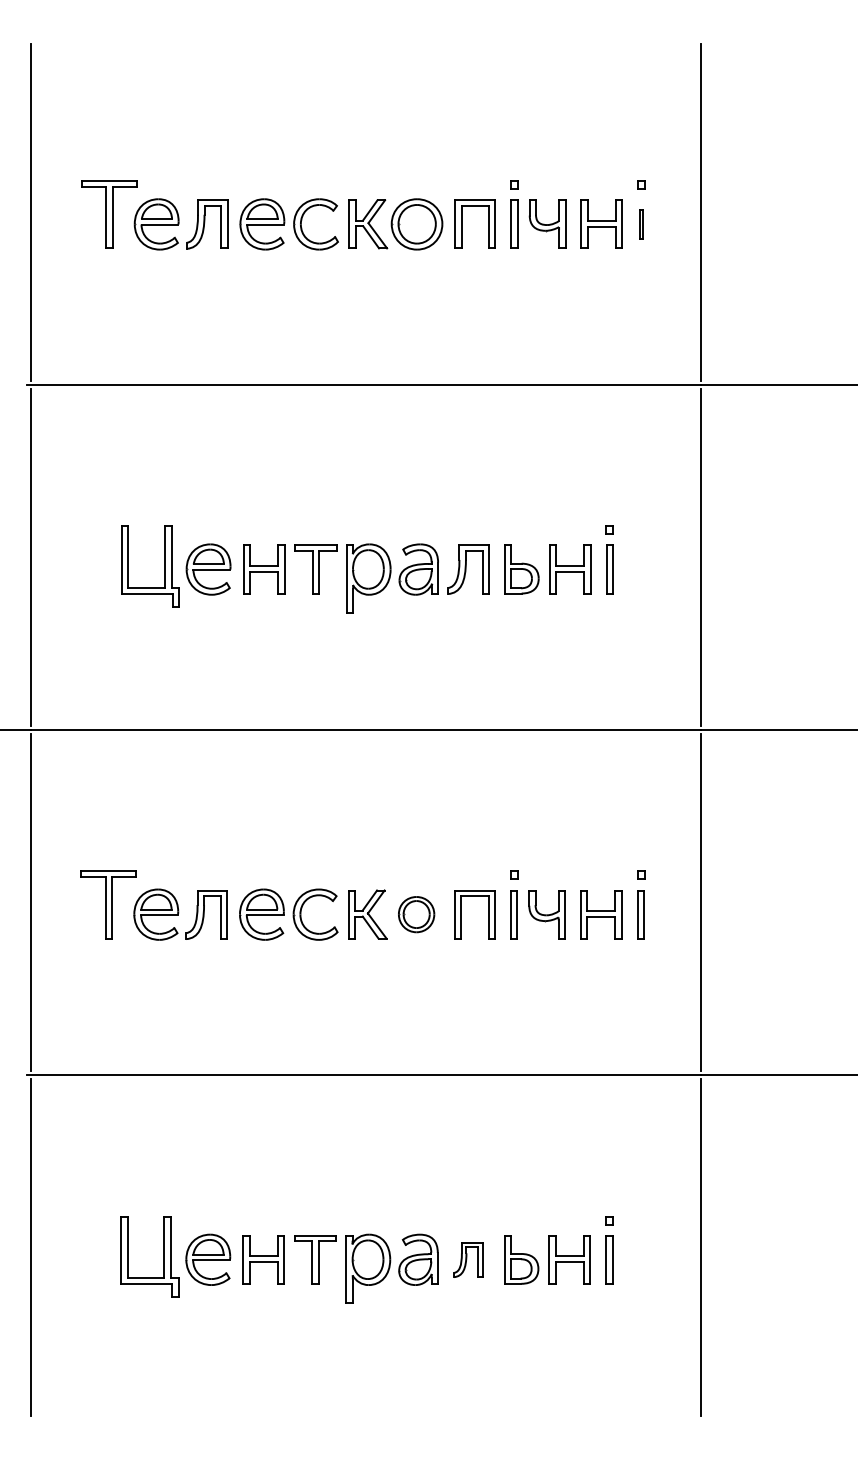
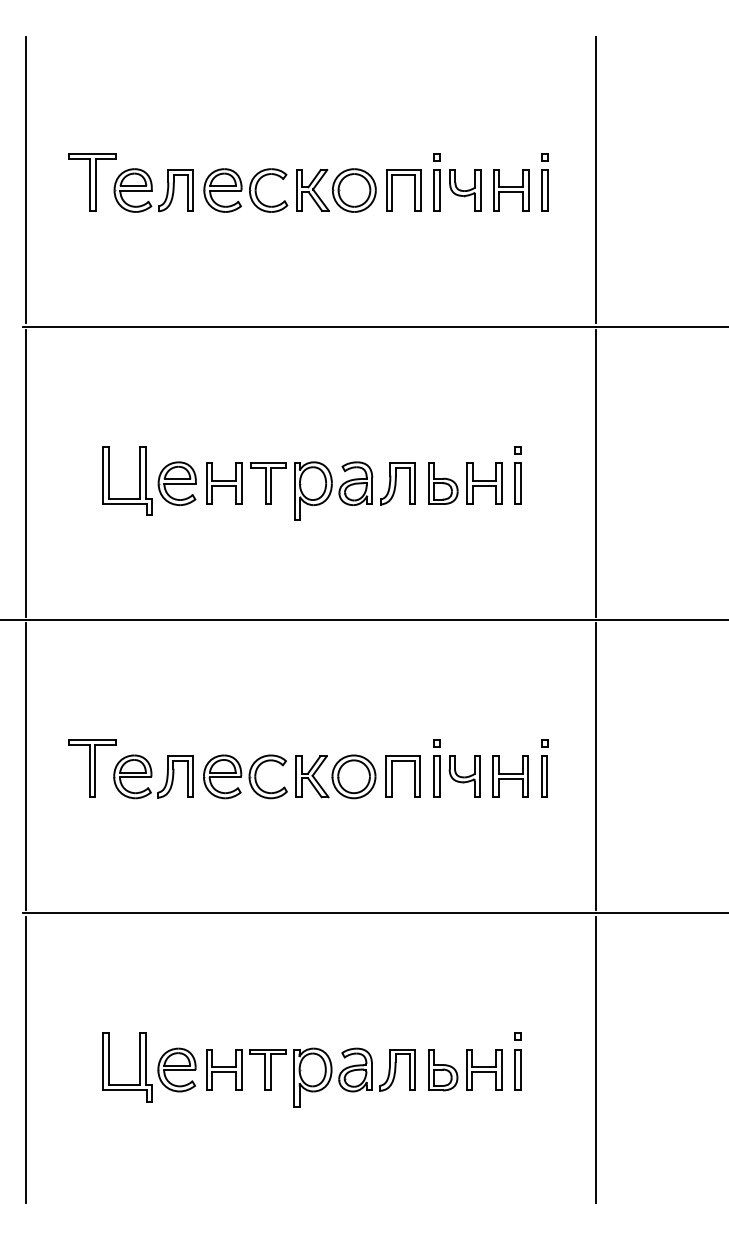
part: (641, 223) -> (544, 189), size x1.67
part: (416, 914) -> (353, 776), size x1.43
part: (468, 1260) -> (398, 1070), size x1.43

